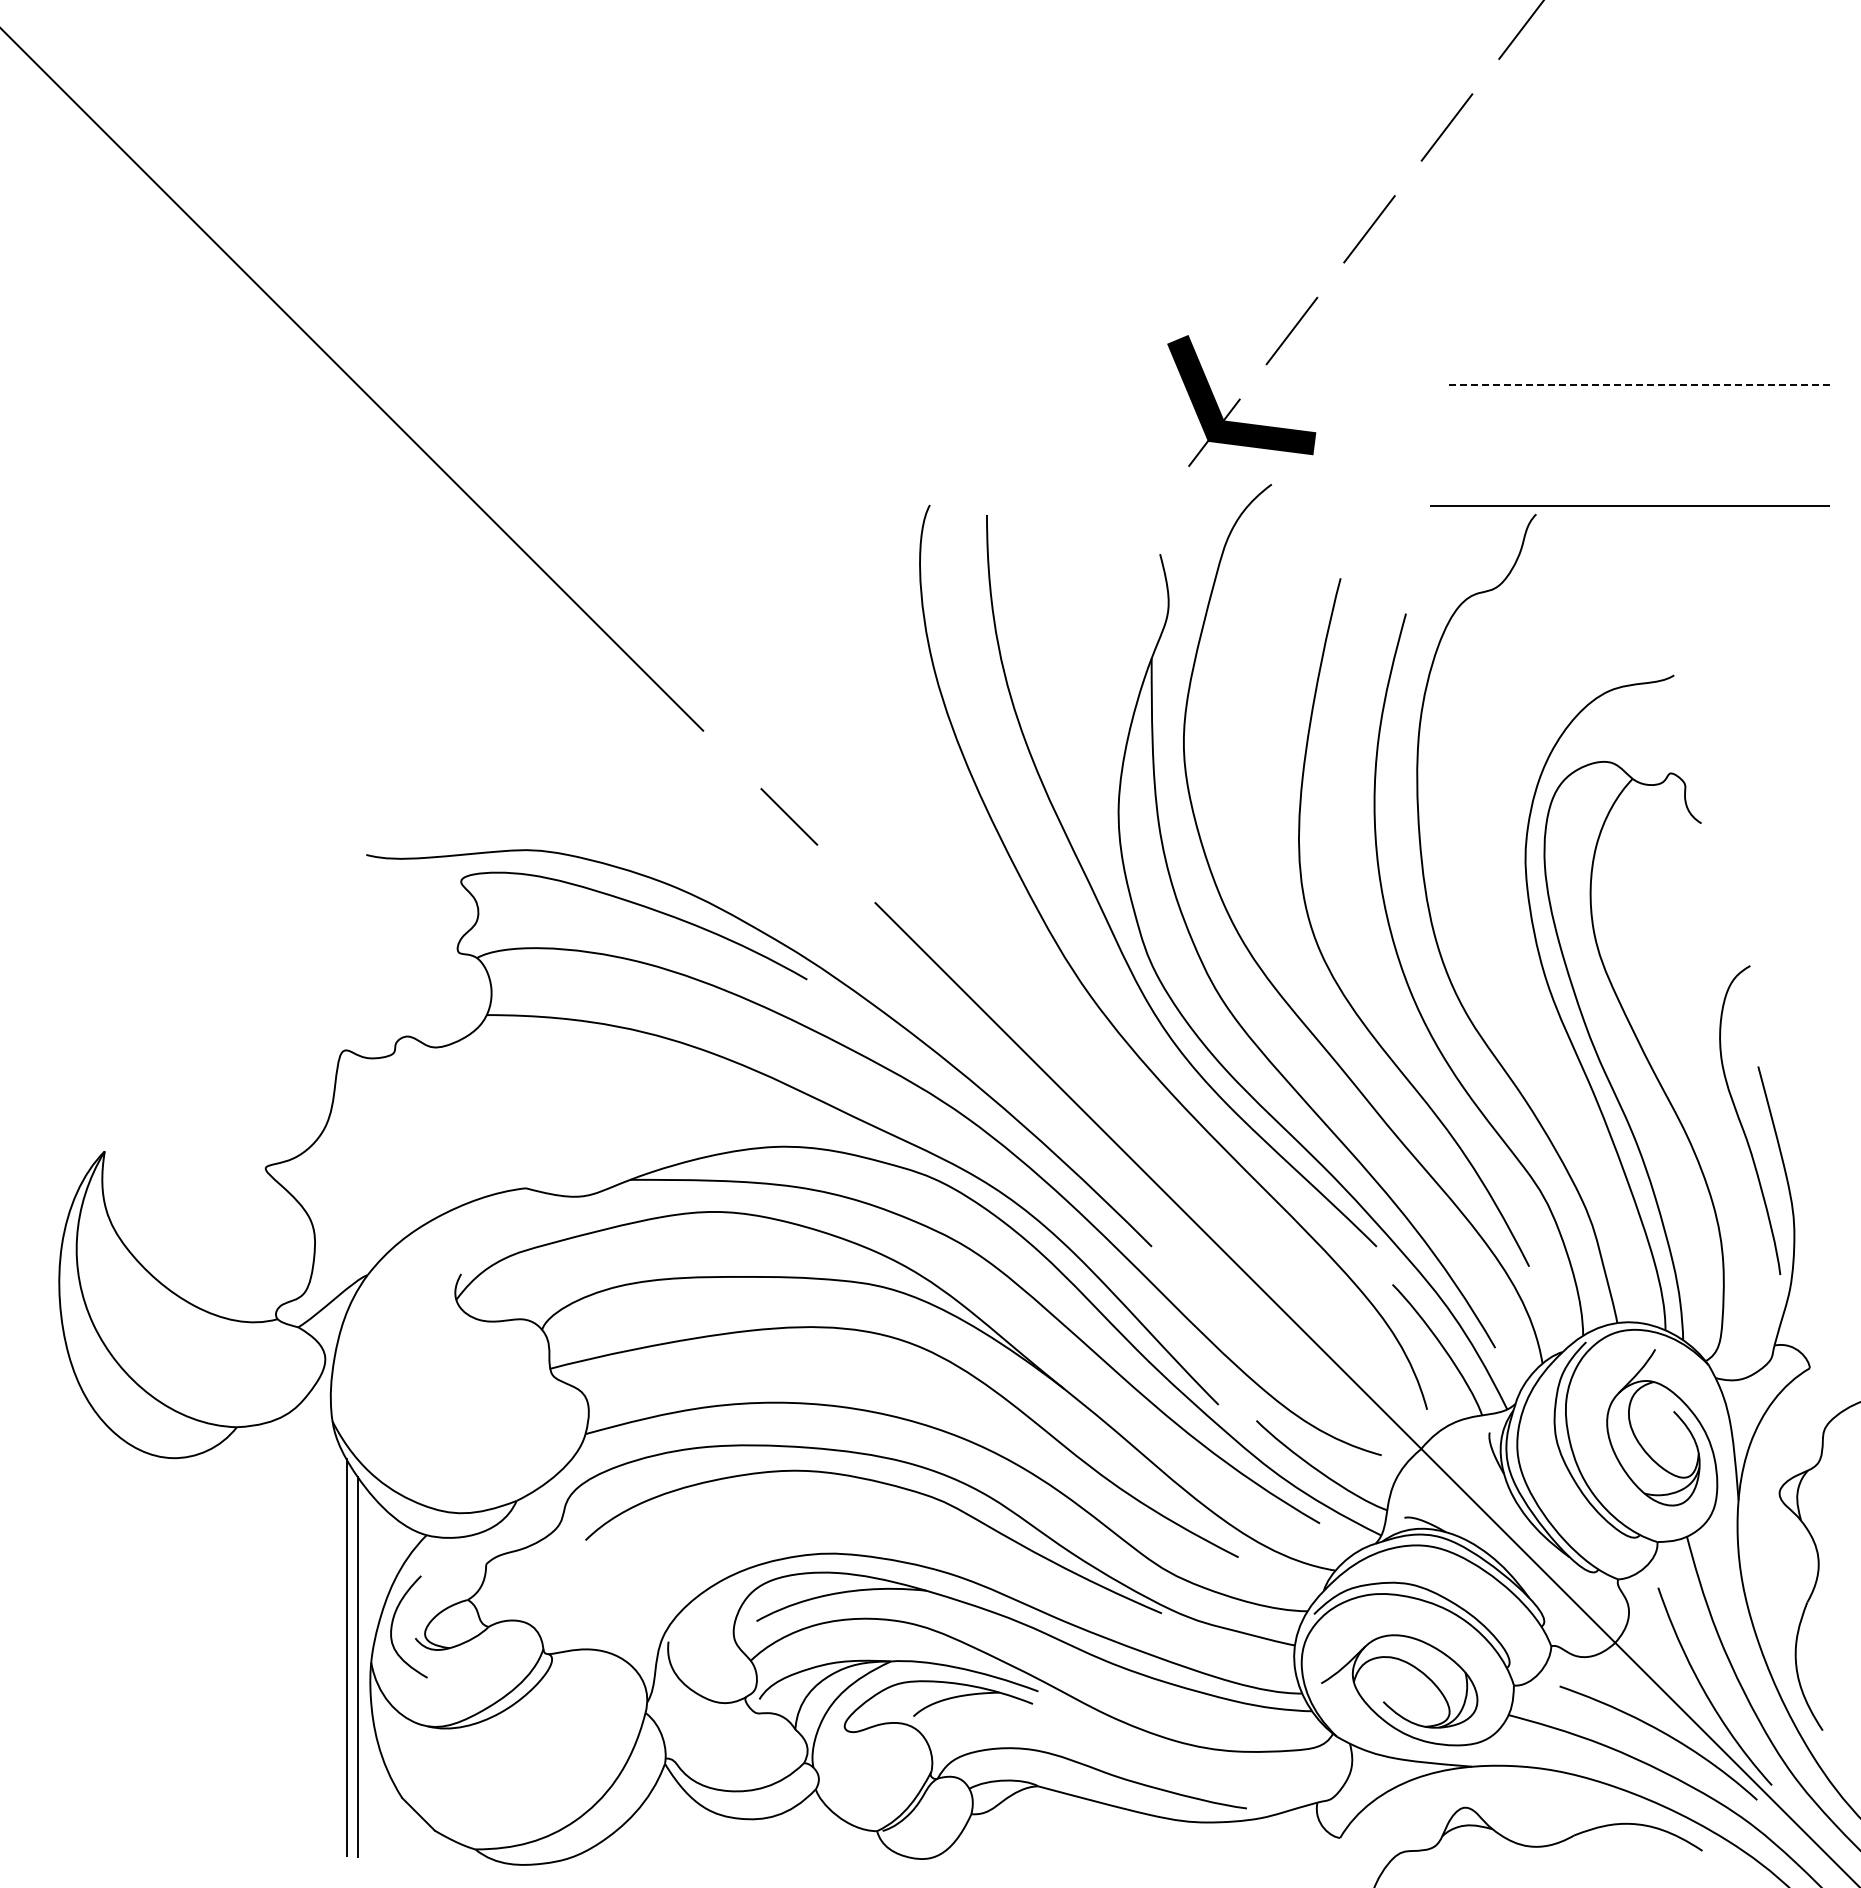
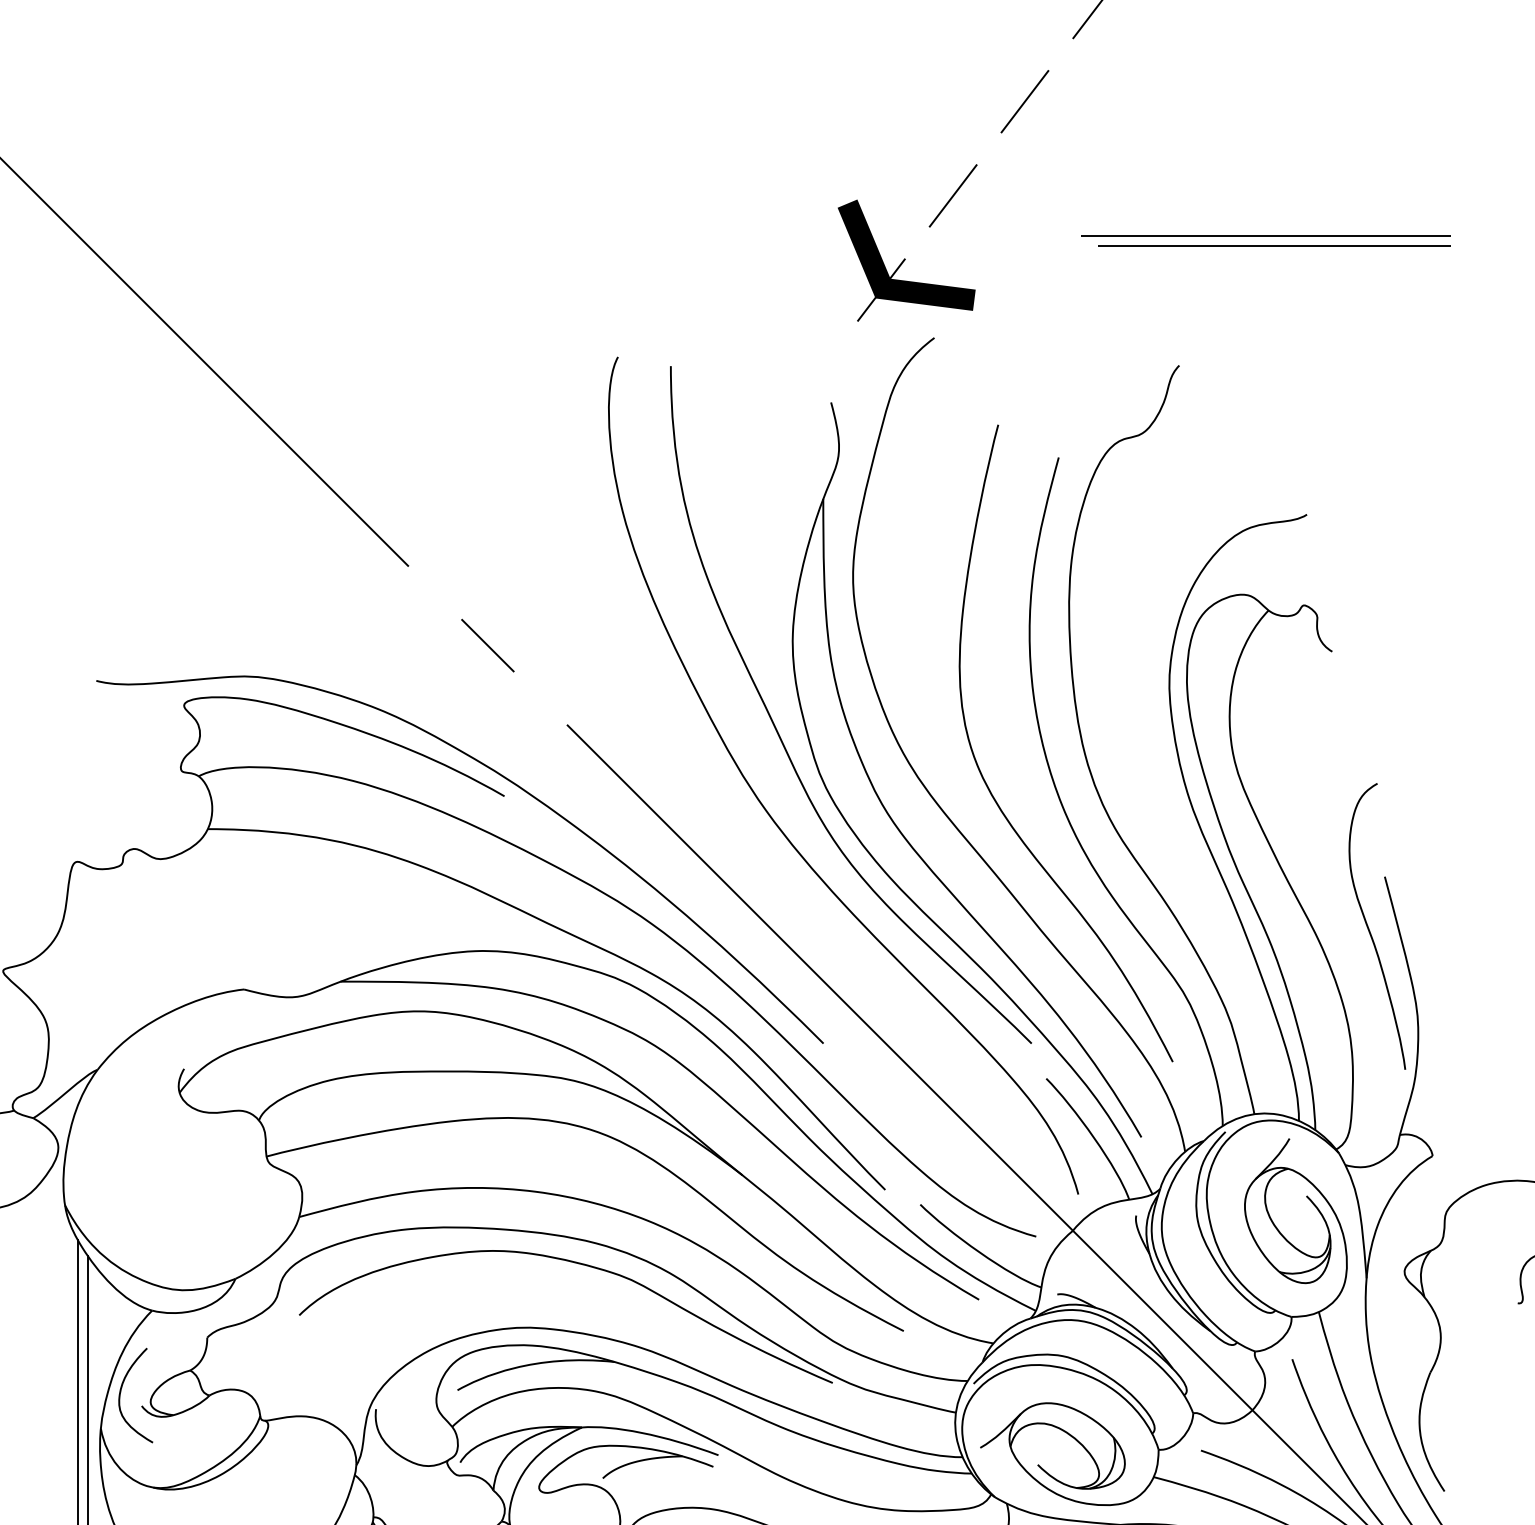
line: (1638, 385) -> (1273, 246), dashed -> solid
line: (1629, 505) -> (1265, 235), moved

